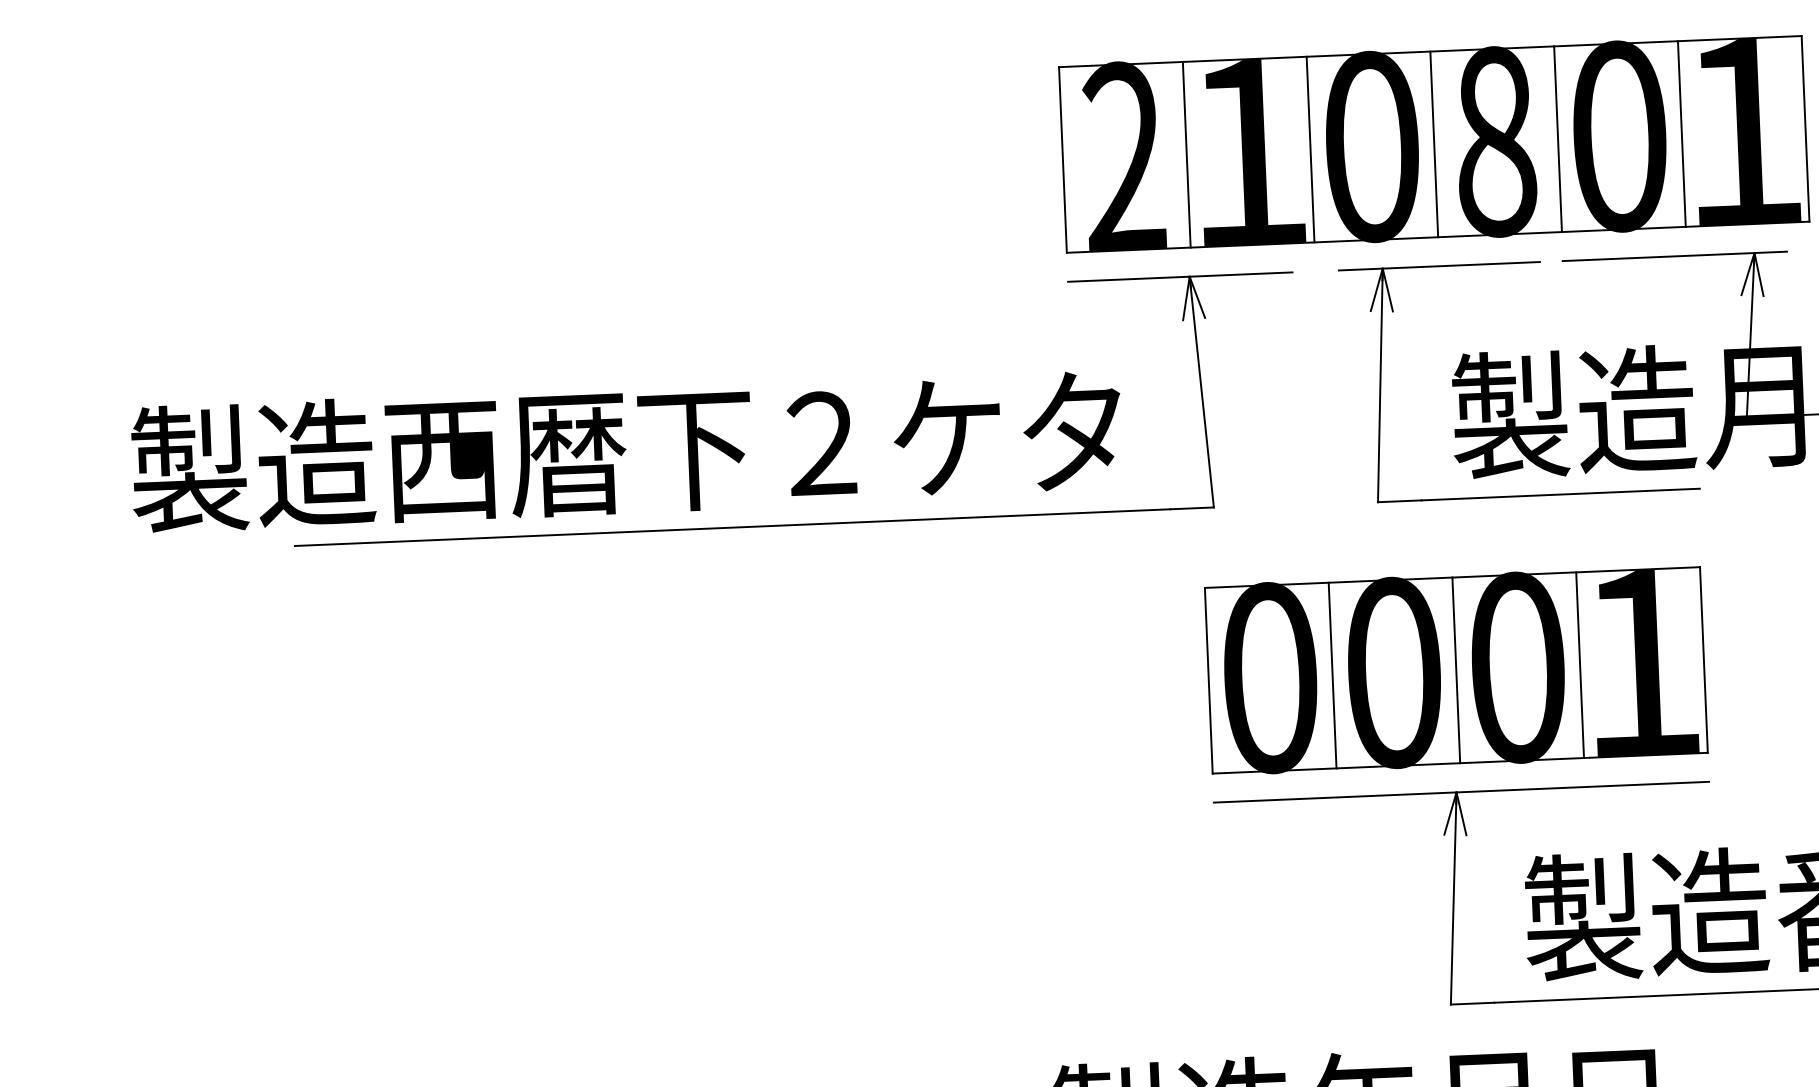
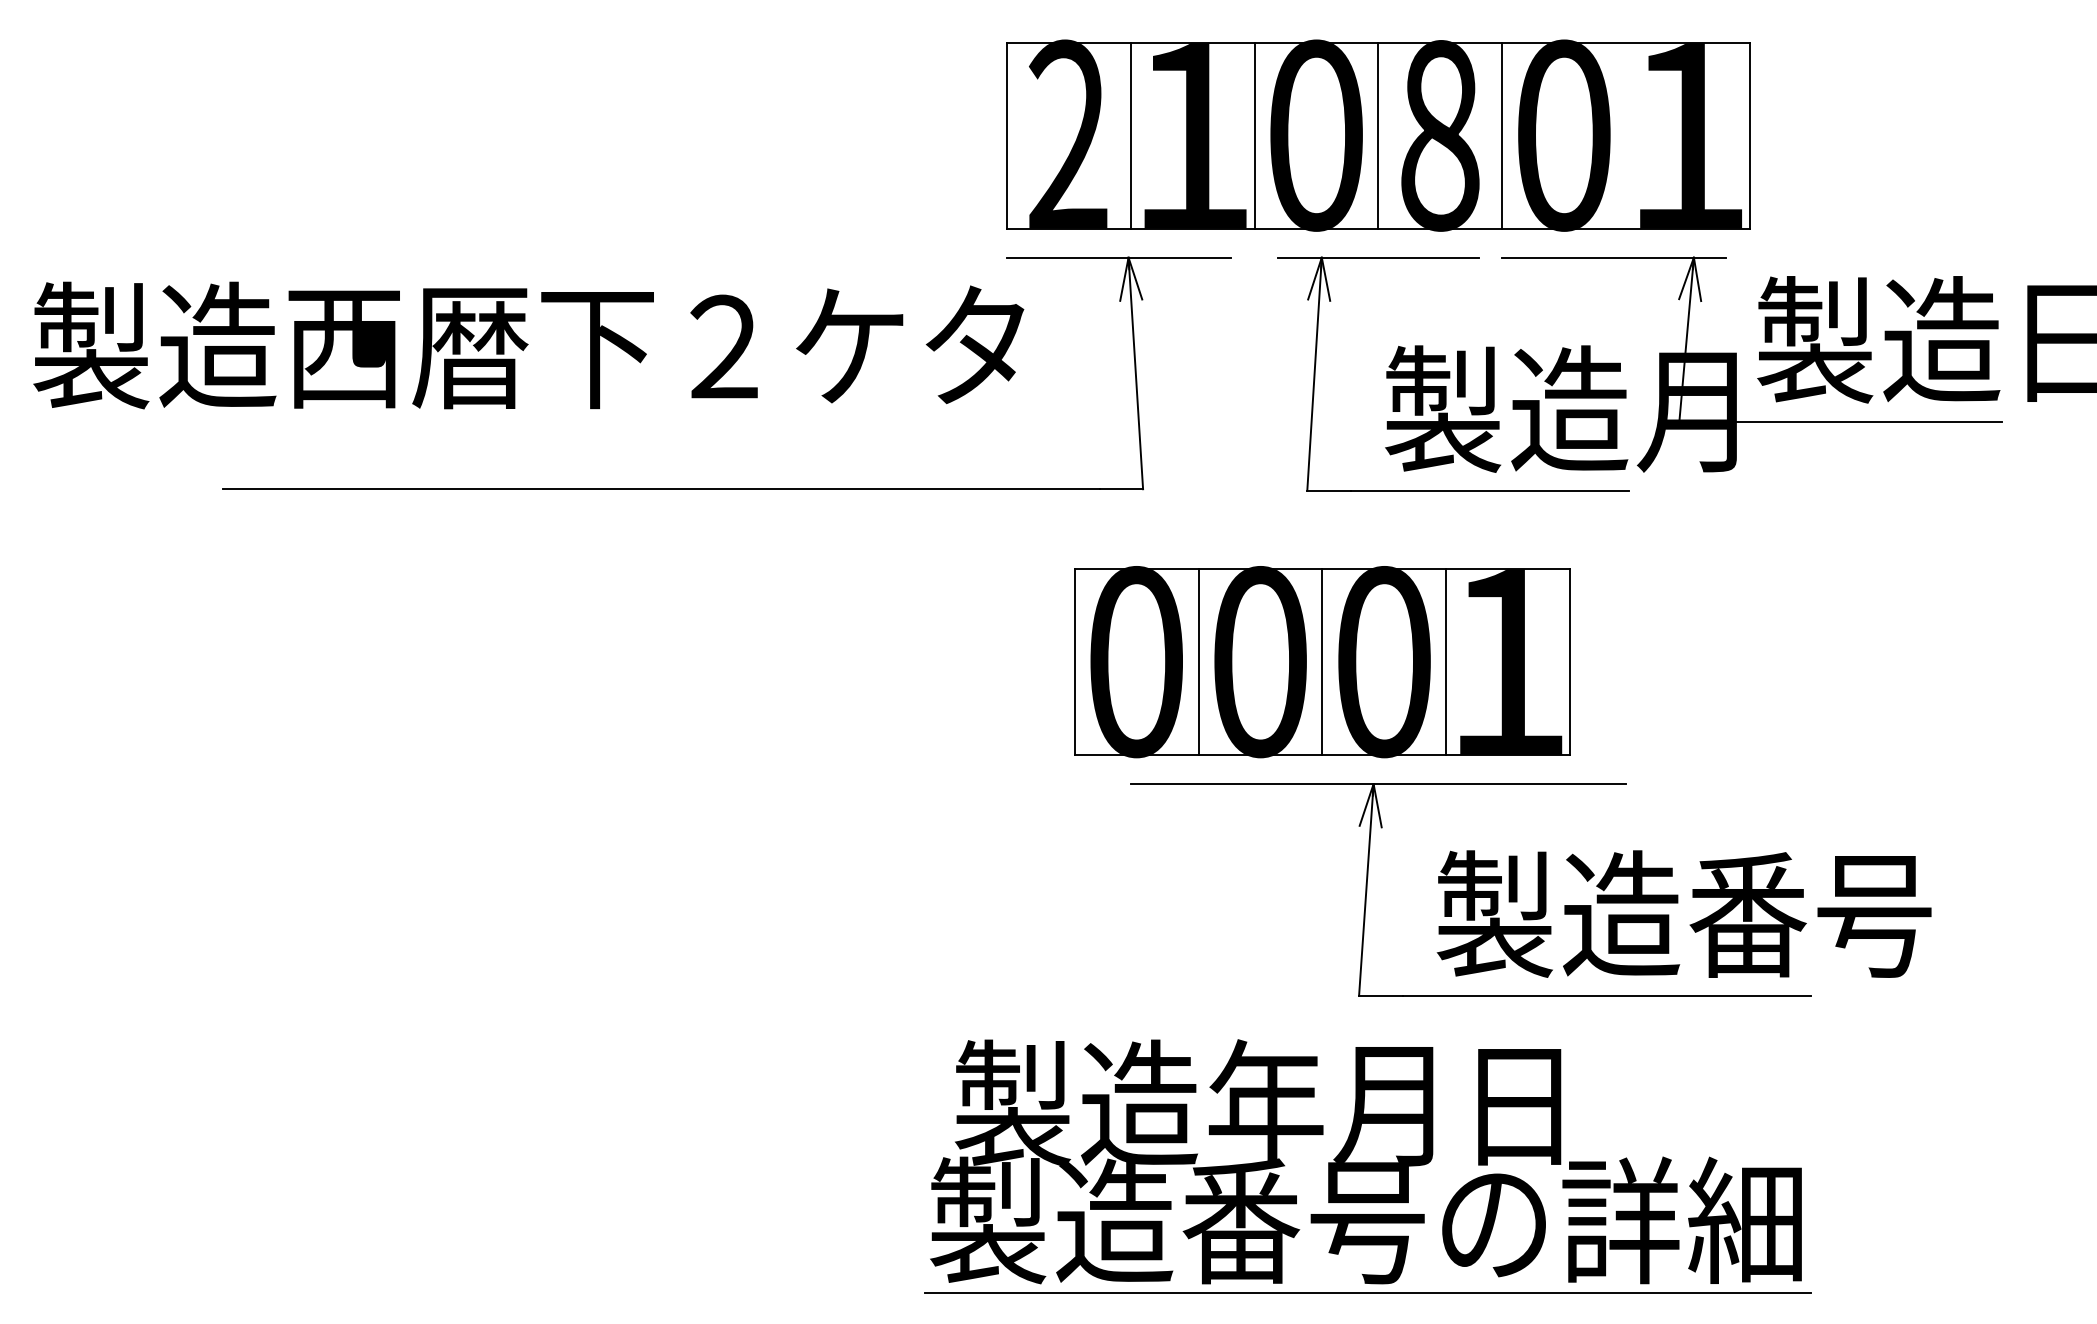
line: (1682, 133) -> (1626, 135), removed
text: (626, 450) -> (528, 345), moved
part: (1456, 670) -> (1322, 662), moved

